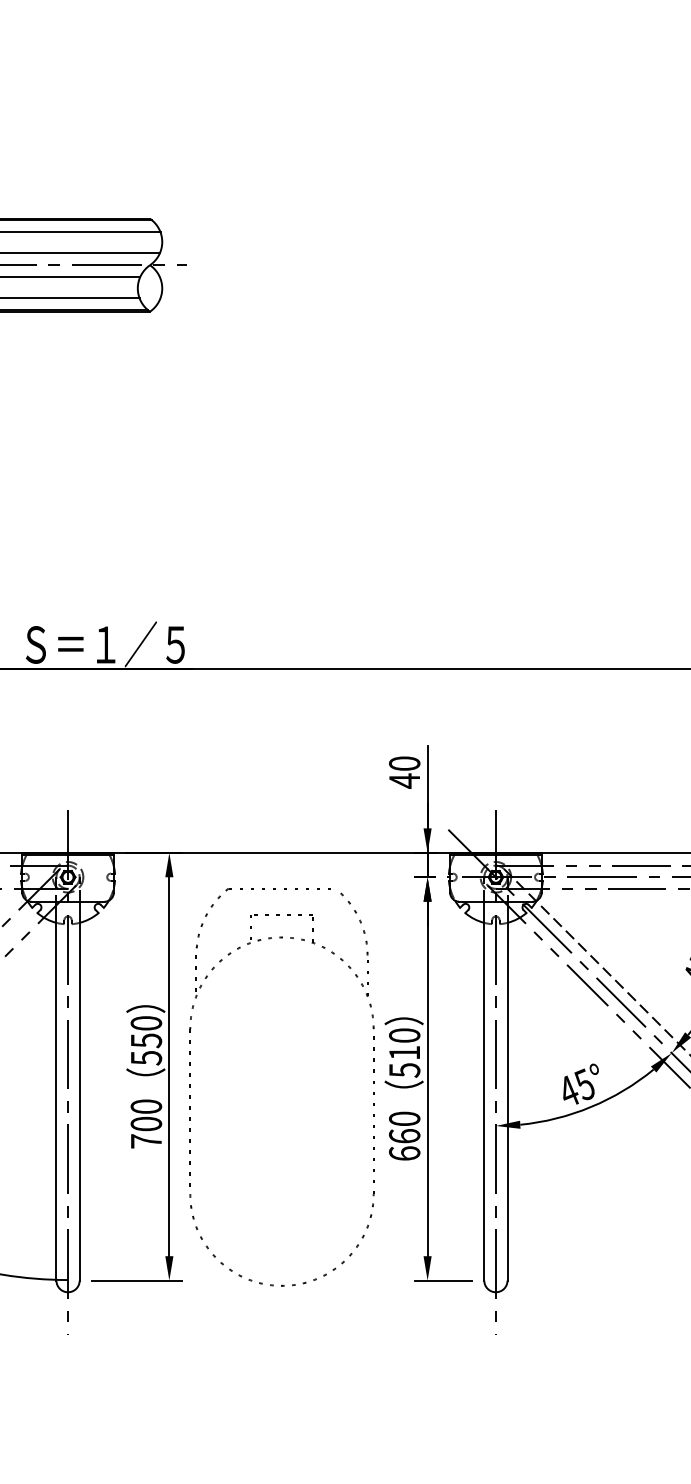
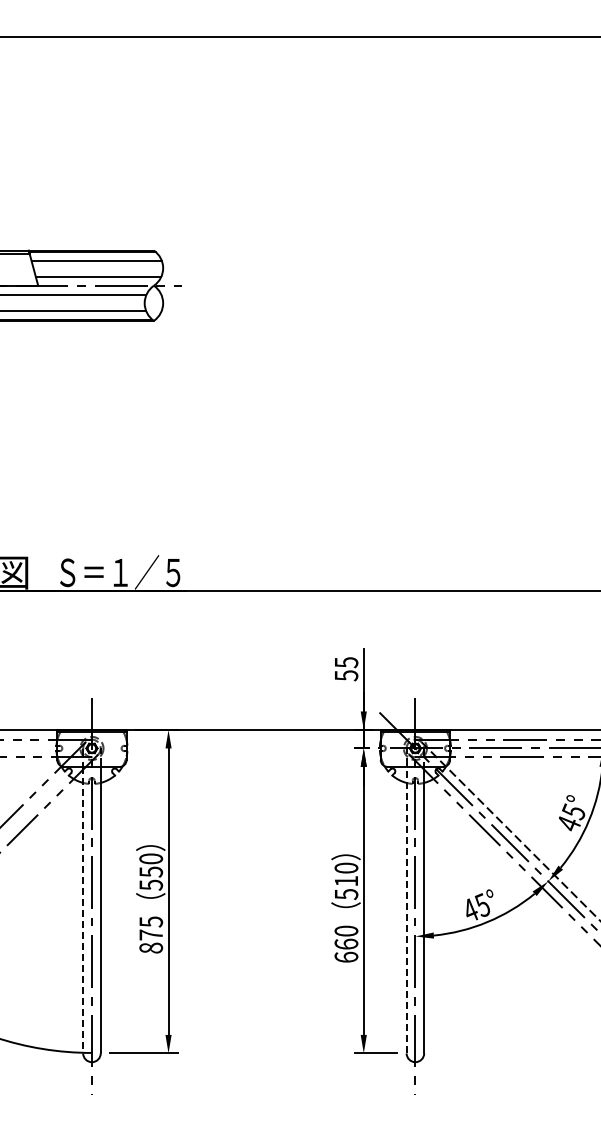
text: (404, 772) -> (346, 669), 40 -> 55
part: (190, 1087) -> (184, 907), removed
line: (484, 1090) -> (406, 909), solid -> dashed
line: (56, 1091) -> (83, 910), solid -> dashed
text: (146, 1123) -> (151, 934), 700 -> 875

